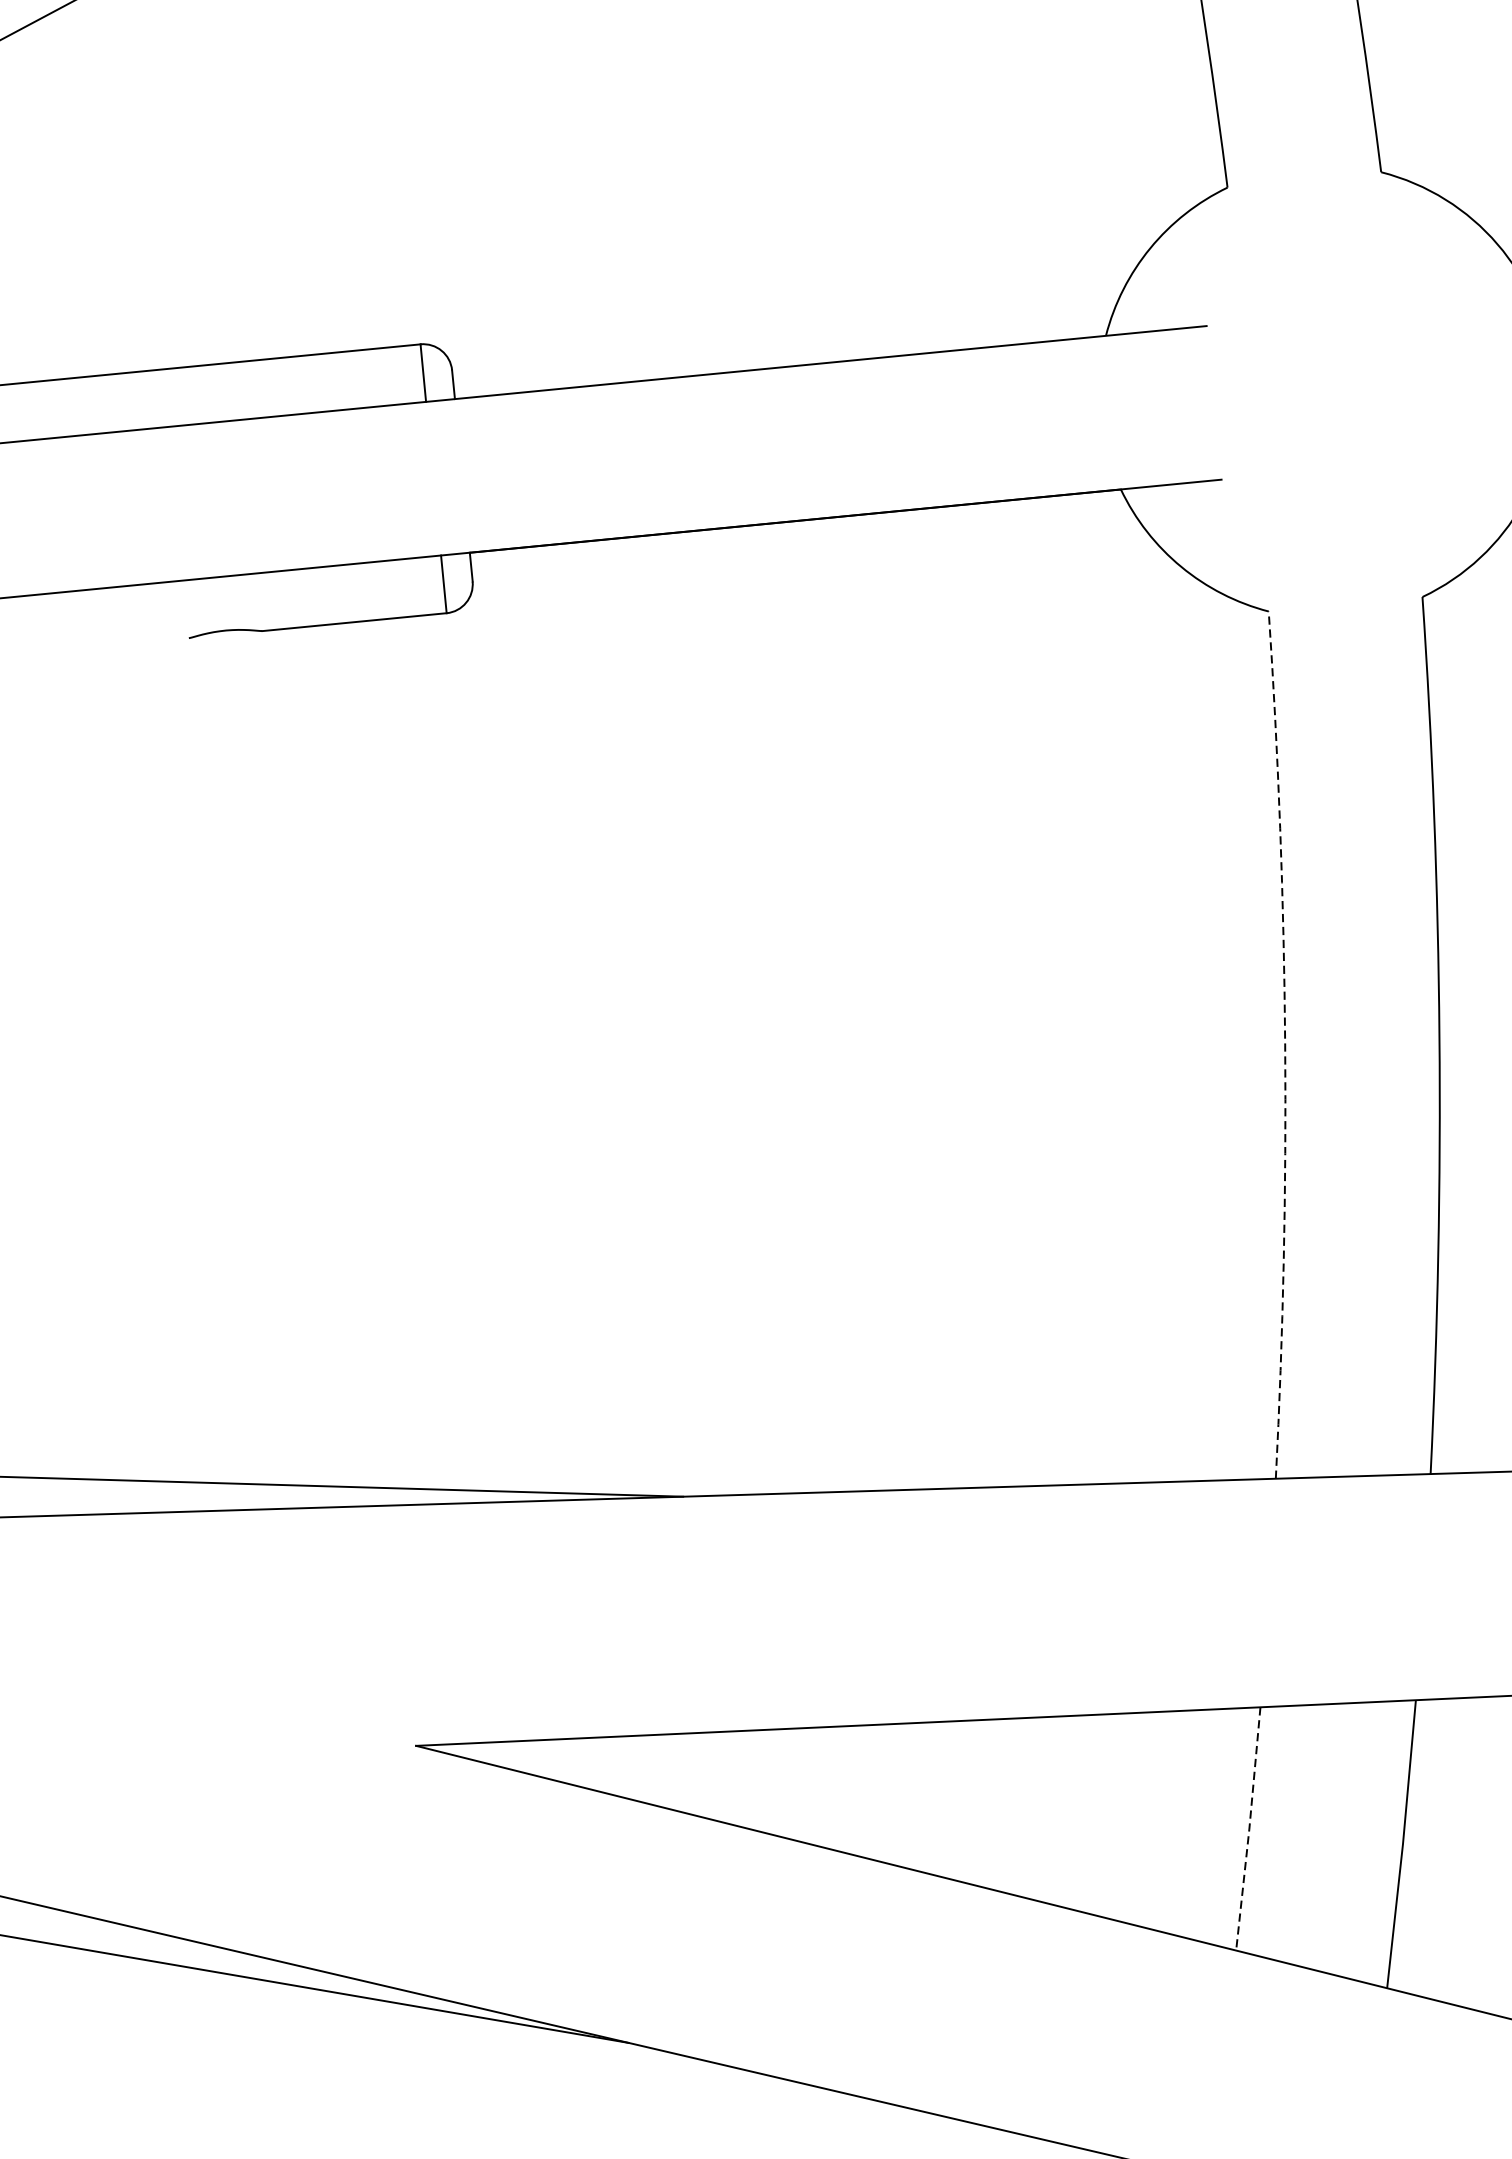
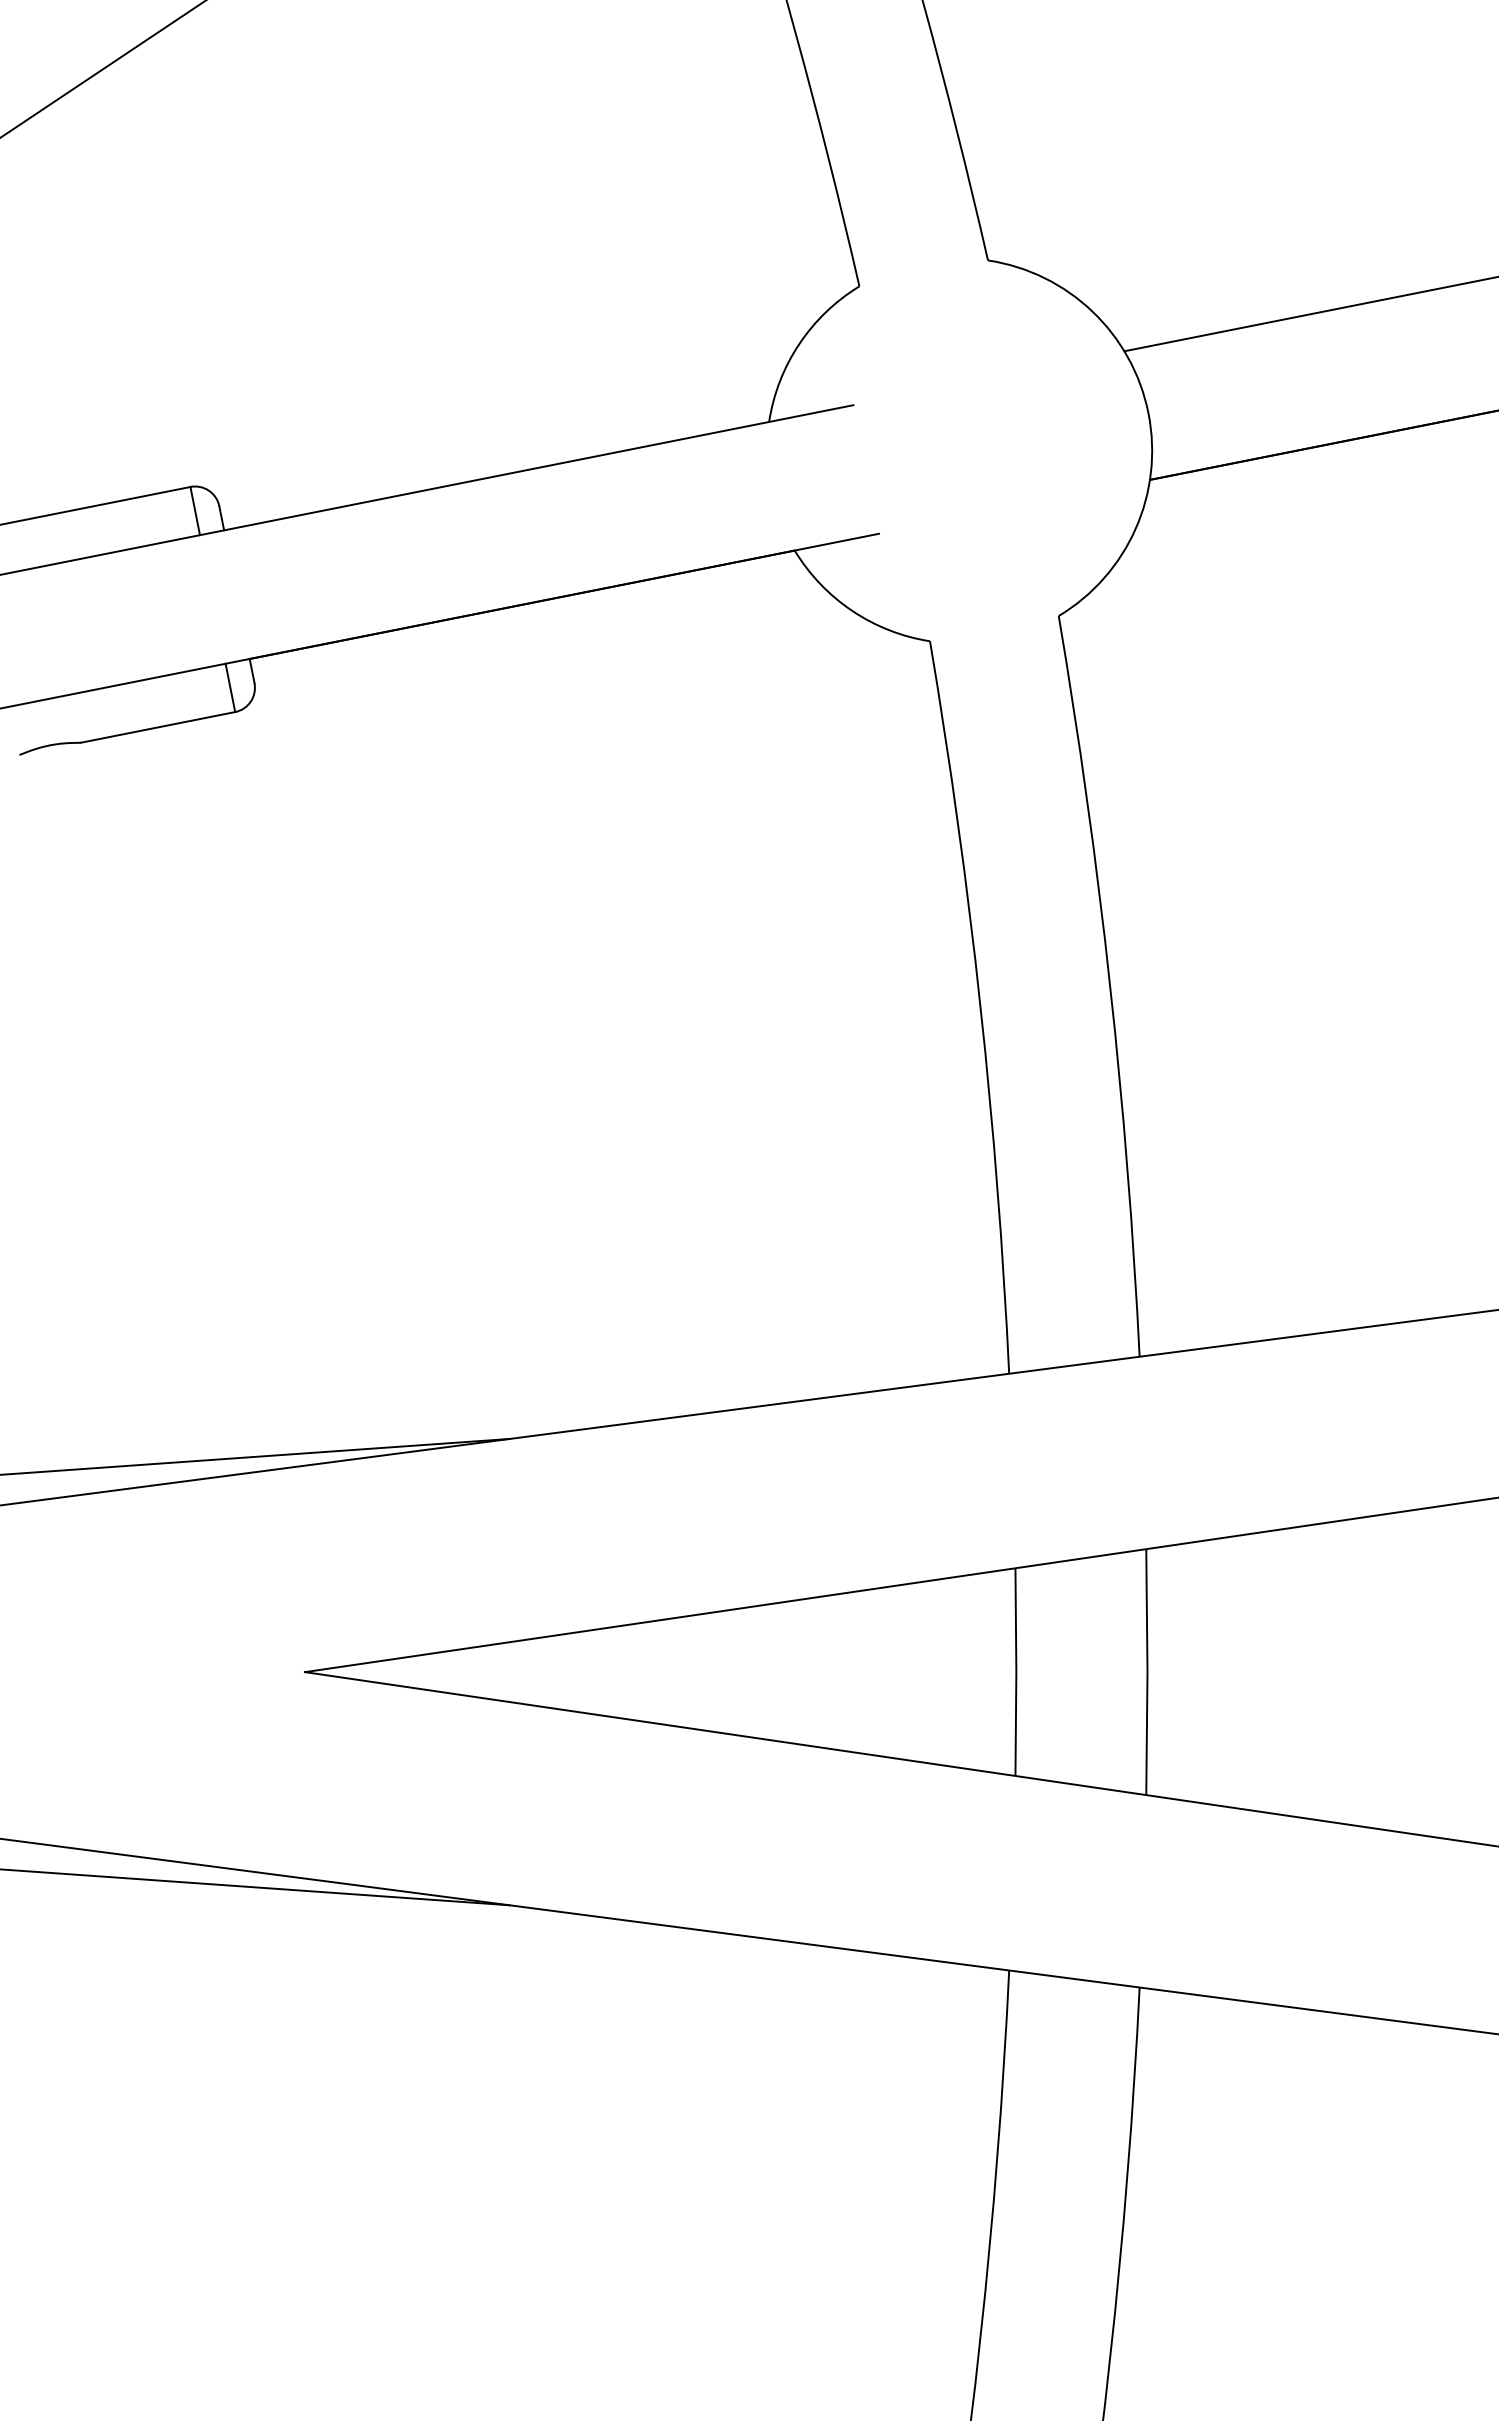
arc: (1285, 1045) -> (980, 1006), dashed -> solid
line: (1249, 1829) -> (1016, 1672), dashed -> solid

